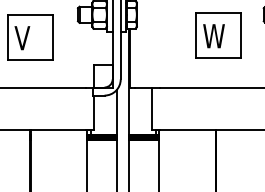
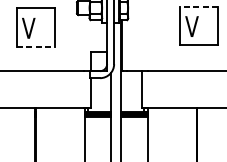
line: (218, 13) -> (199, 6), solid -> dashed
text: (213, 36) -> (194, 26), W -> V
line: (31, 59) -> (36, 46), solid -> dashed

